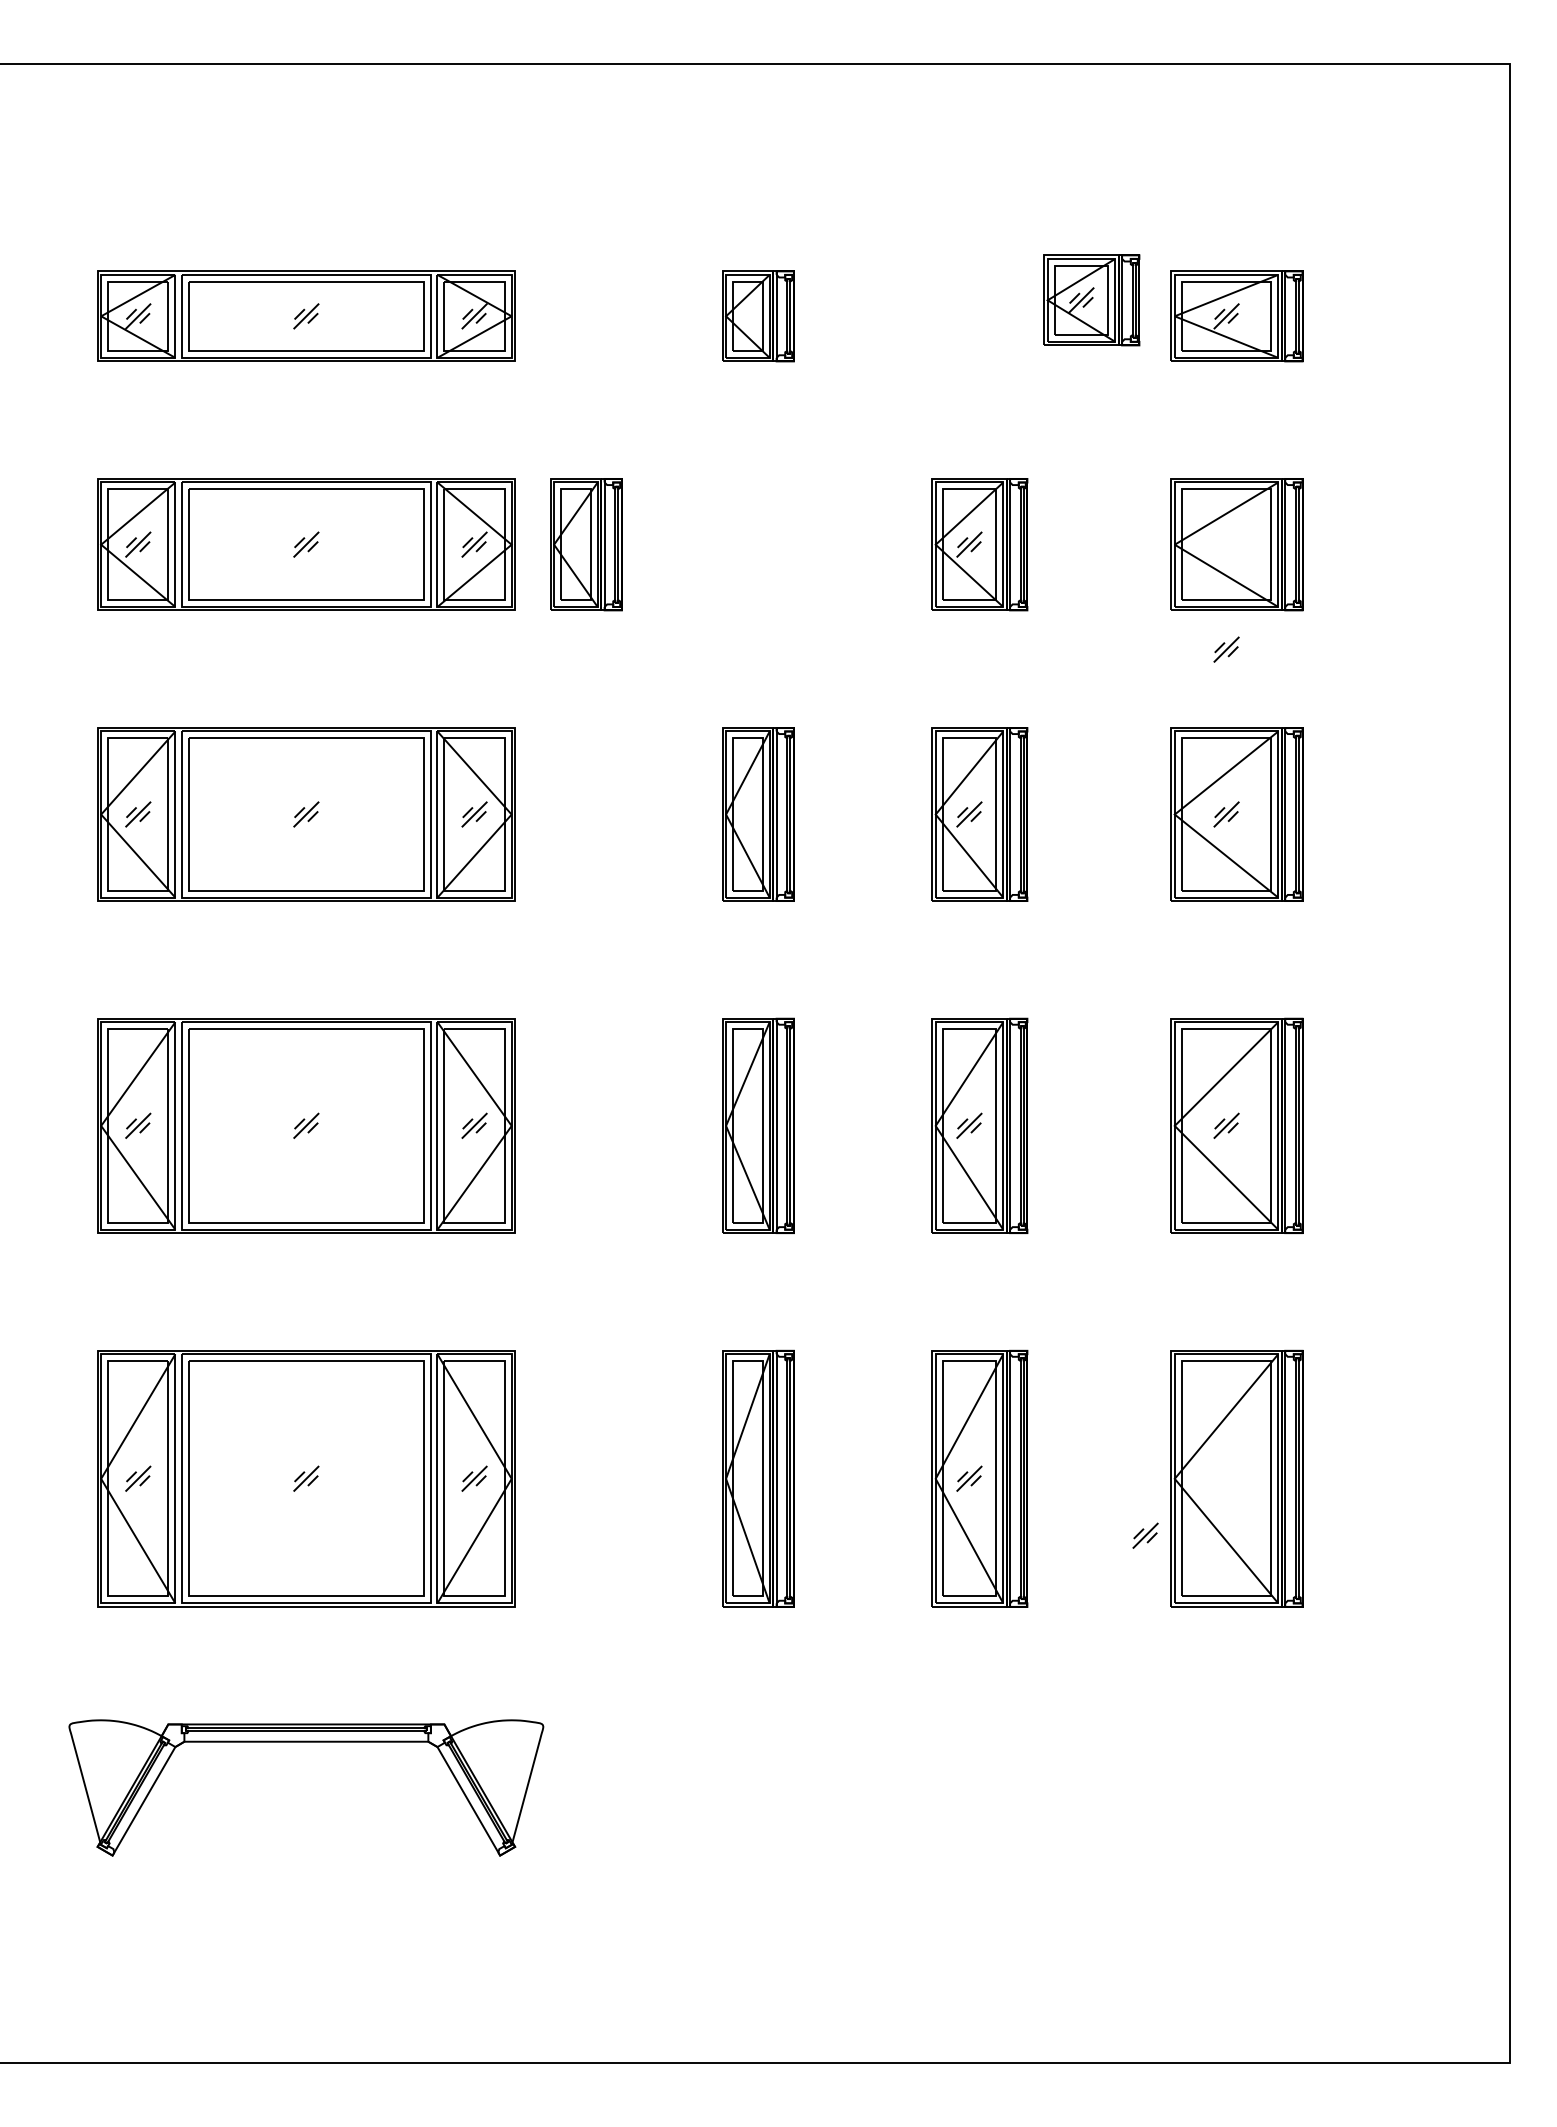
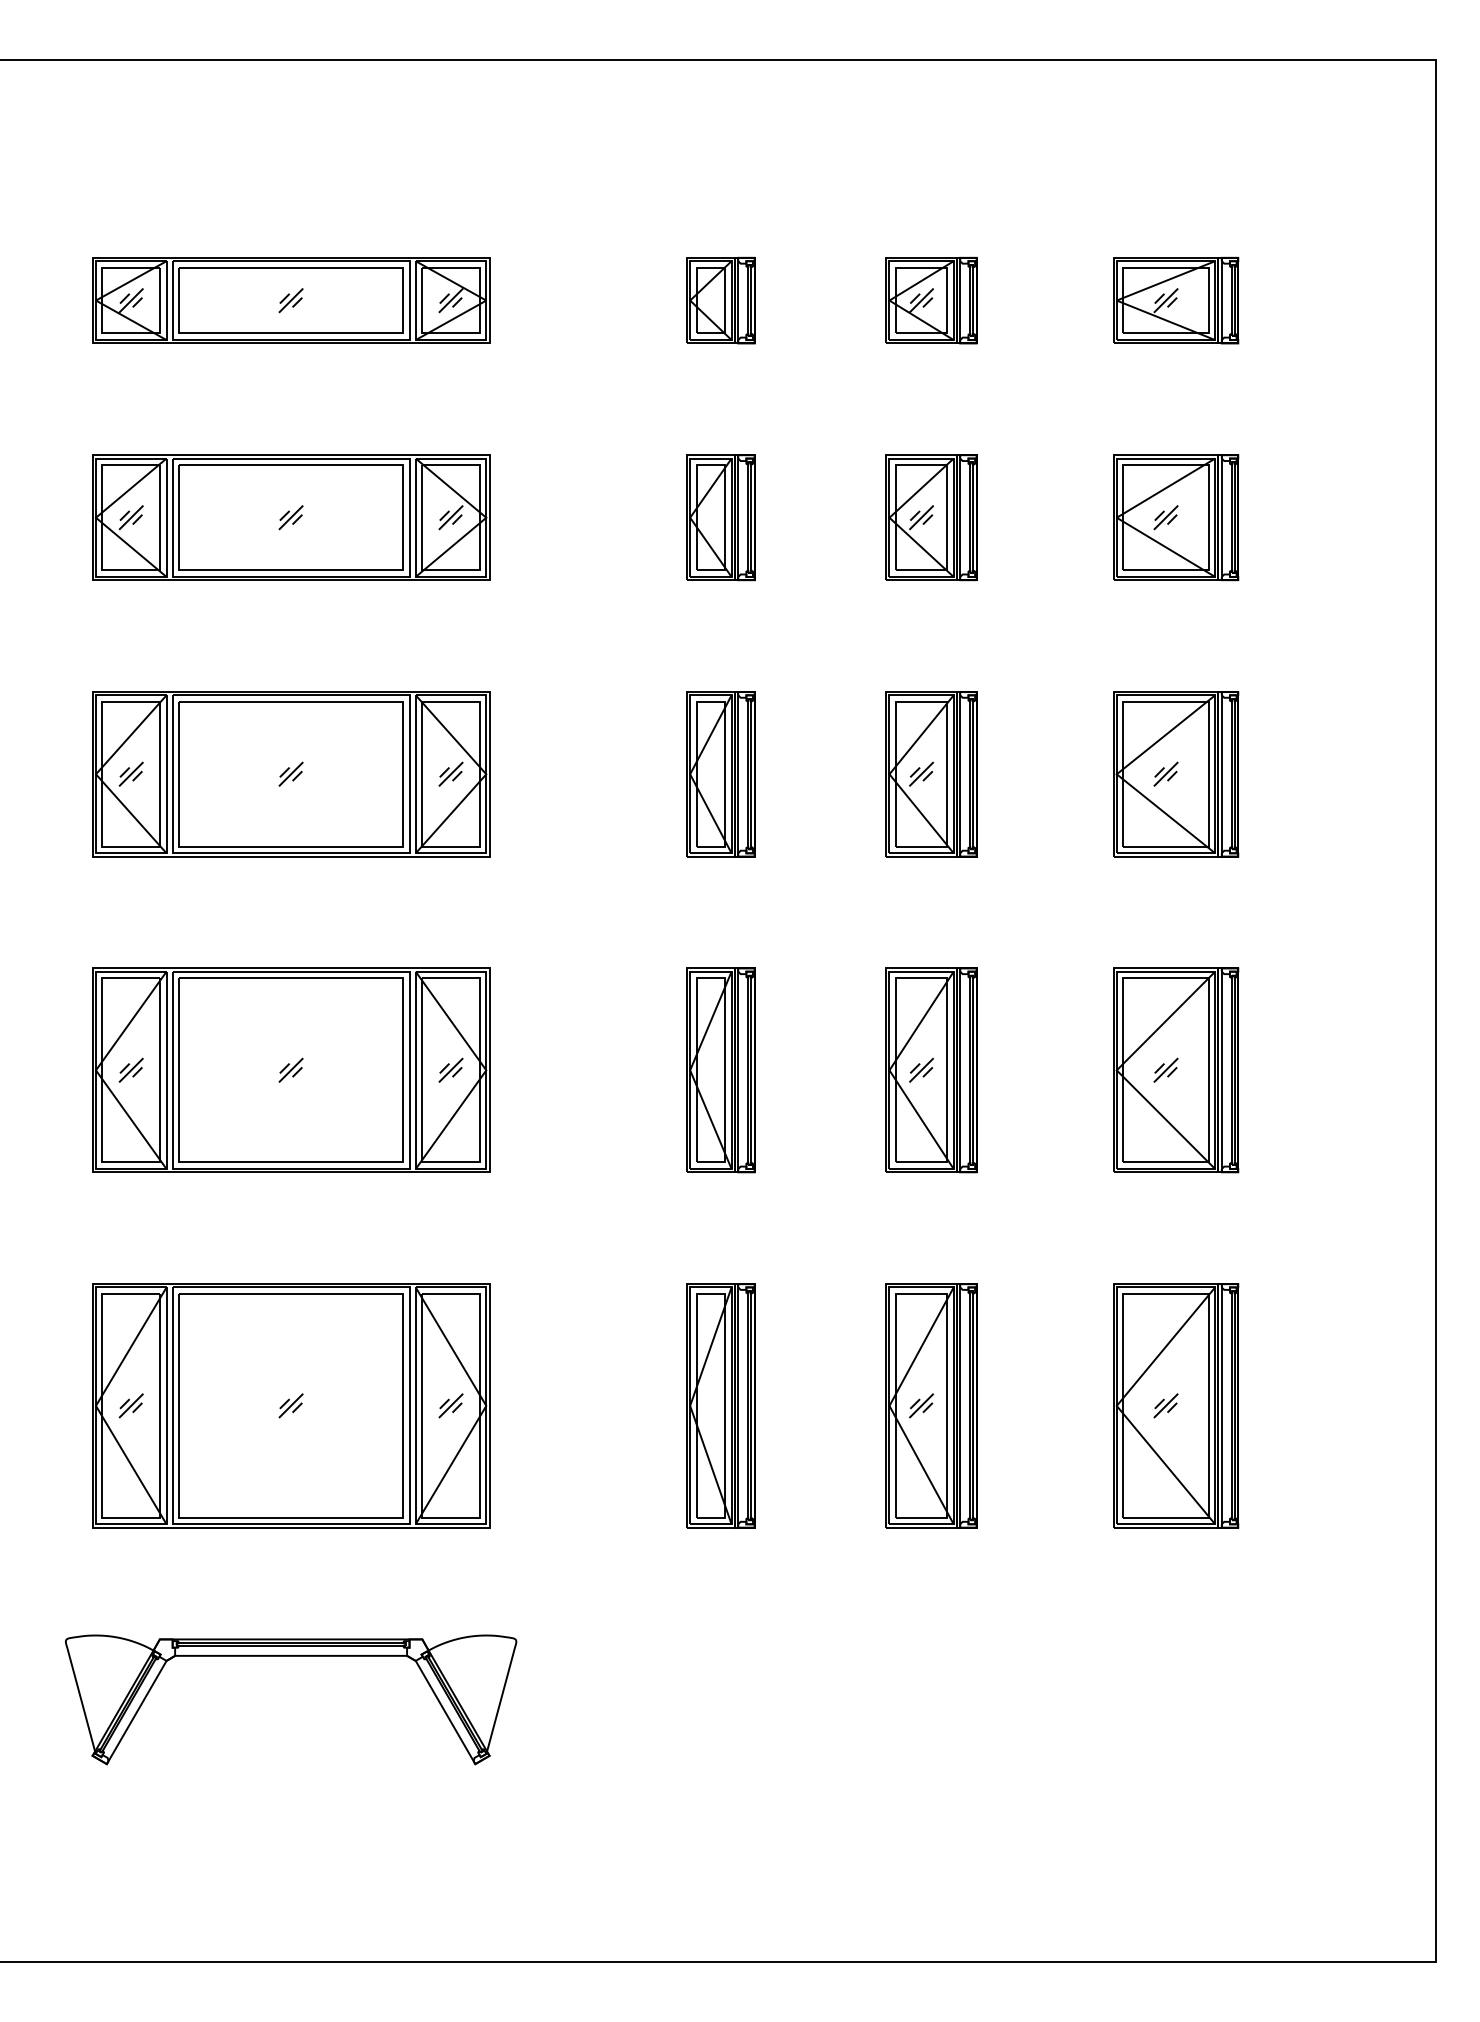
part: (1091, 300) -> (931, 300), moved
part: (586, 544) -> (720, 517), moved
part: (1226, 649) -> (1165, 517), moved
part: (1145, 1535) -> (1165, 1405), moved

